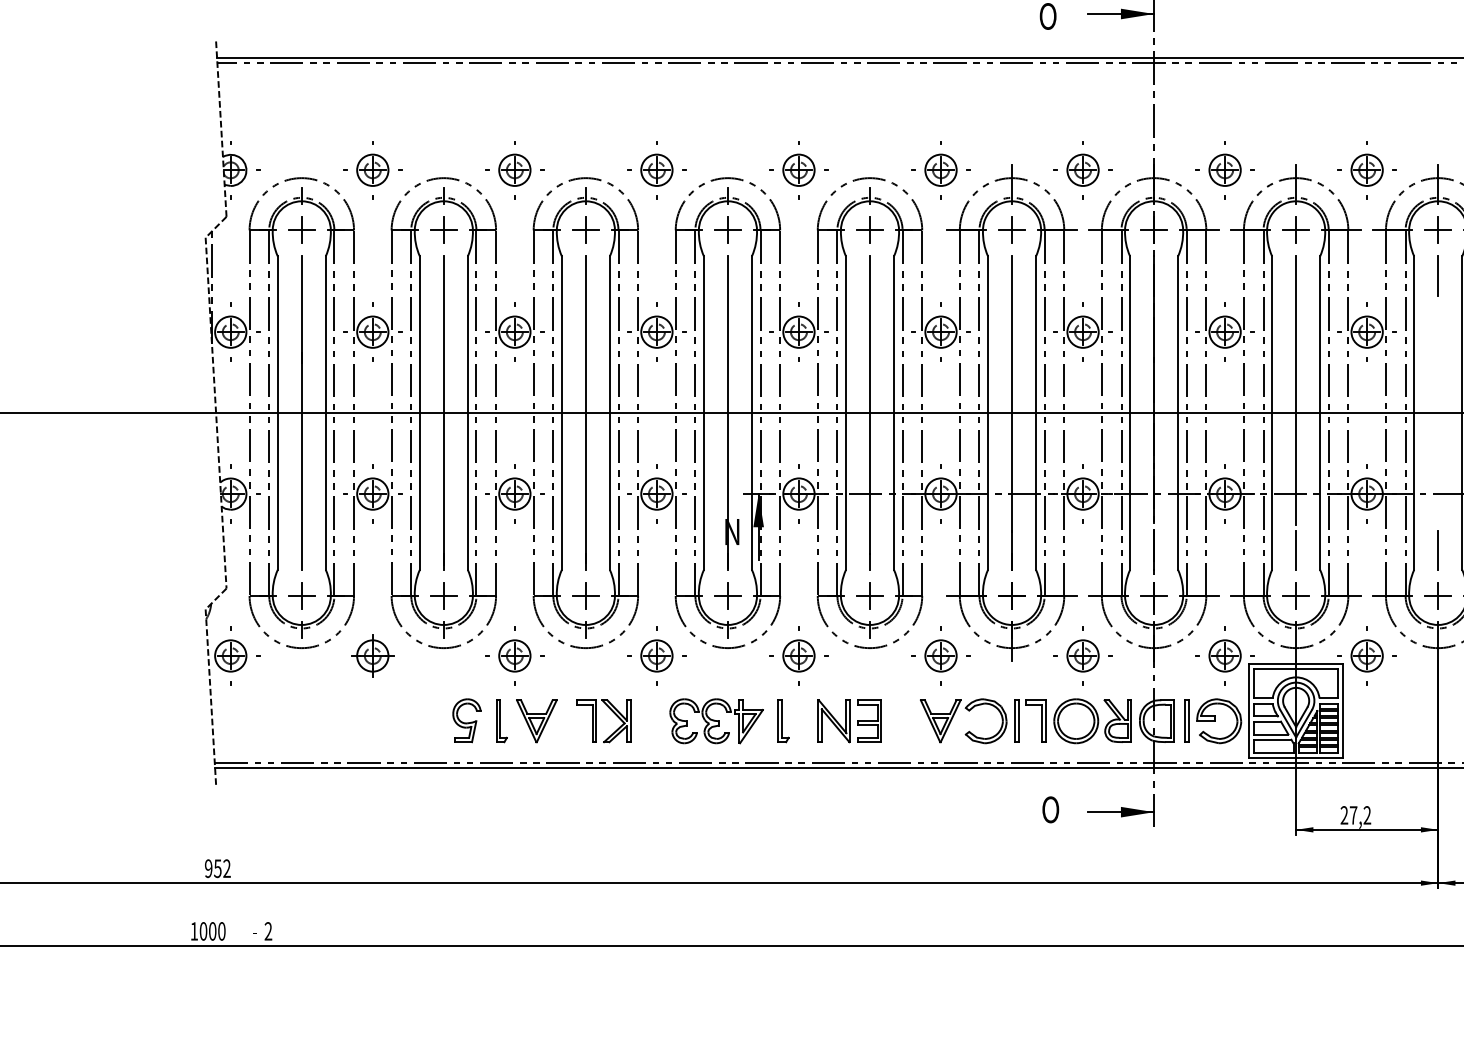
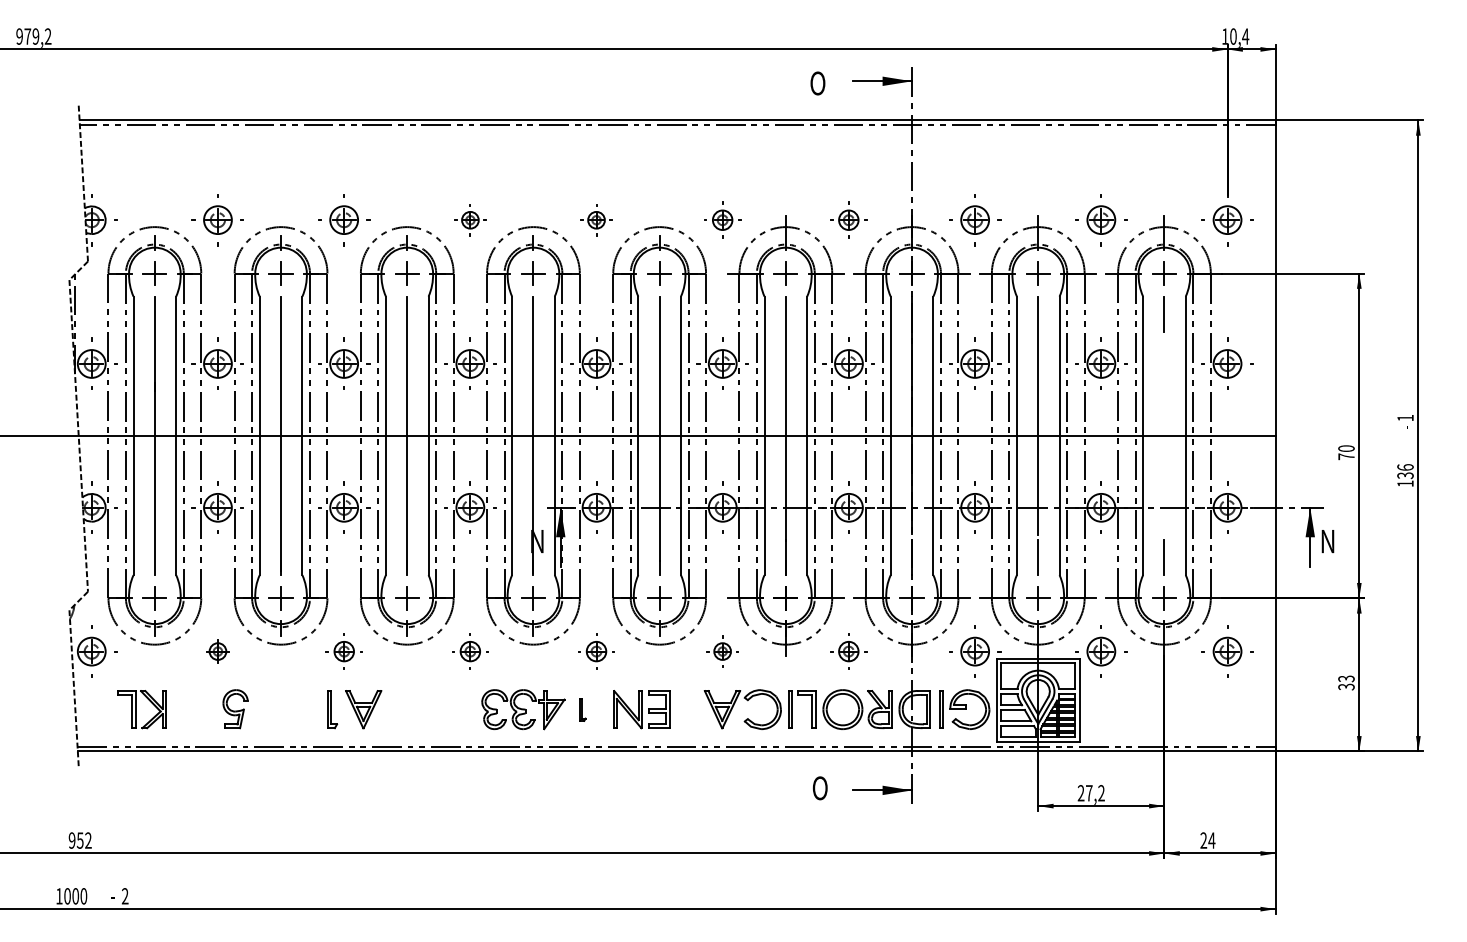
part: (657, 170) -> (470, 220), size x0.6
part: (798, 170) -> (596, 220), size x0.6
part: (940, 170) -> (722, 220), size x0.7
part: (1082, 170) -> (848, 220), size x0.7
part: (372, 655) -> (217, 651), size x0.6
part: (515, 655) -> (344, 651), size x0.7
part: (657, 655) -> (470, 651), size x0.7
part: (798, 655) -> (596, 651), size x0.7
part: (940, 655) -> (722, 651), size x0.6
part: (1082, 655) -> (848, 651), size x0.7
part: (466, 721) -> (235, 709), moved
part: (603, 721) -> (141, 709), moved
part: (783, 721) -> (582, 709), size x0.6

